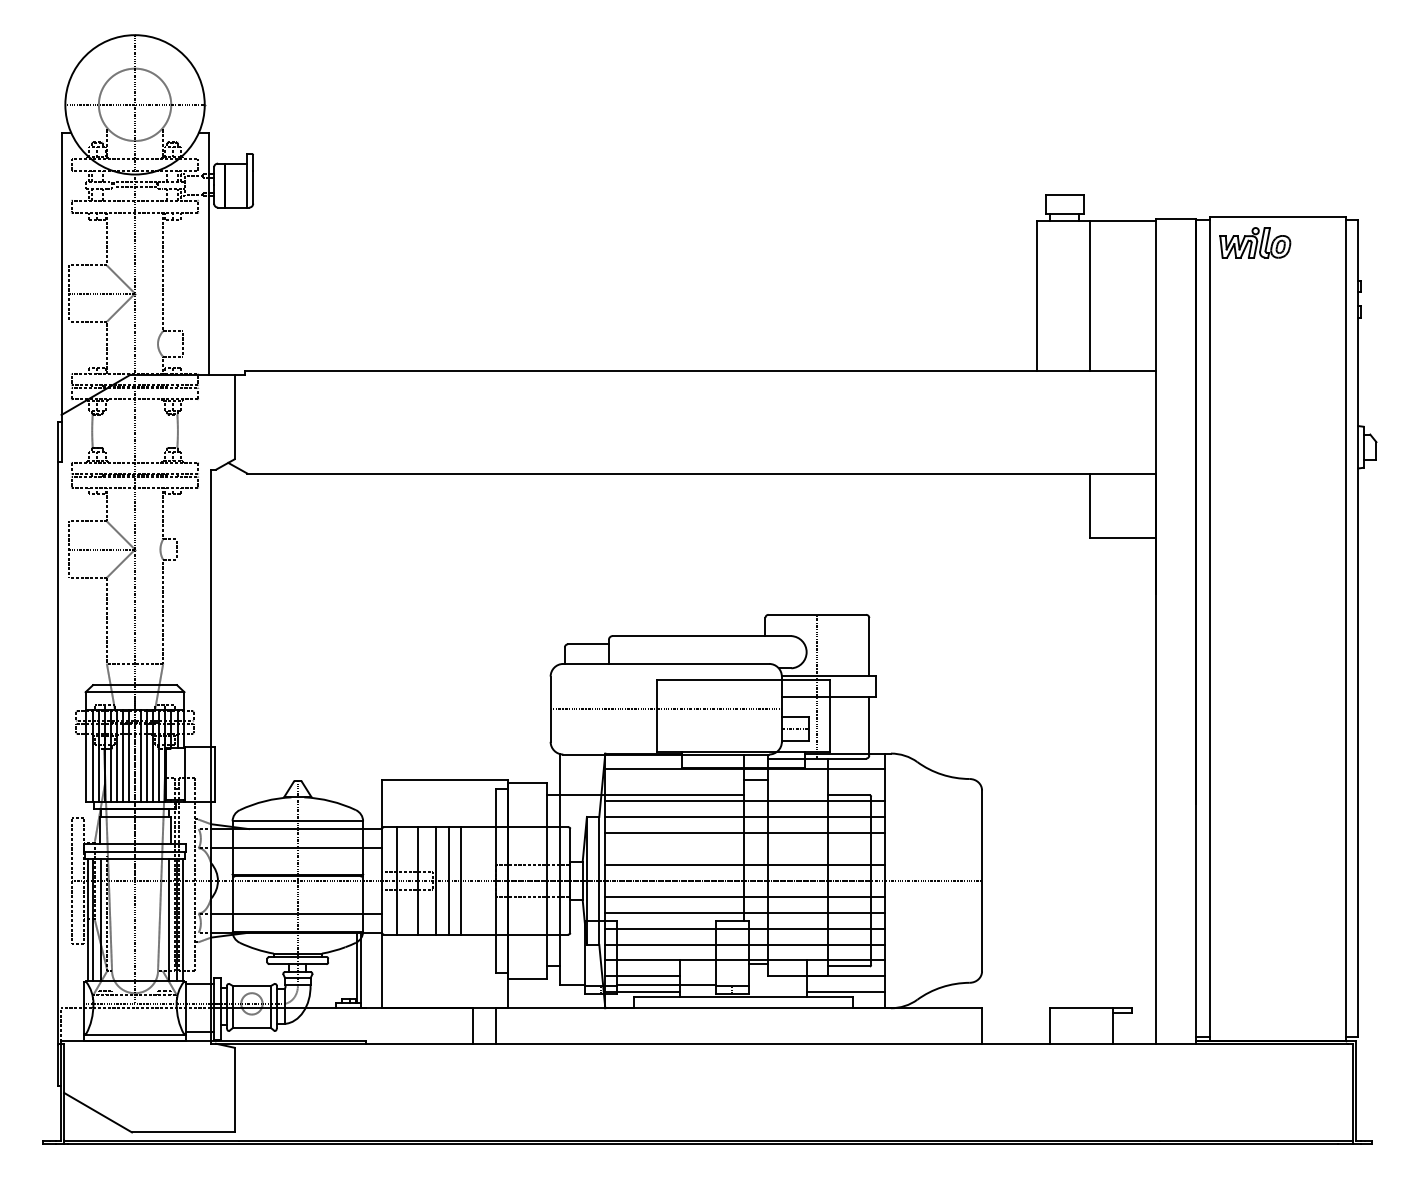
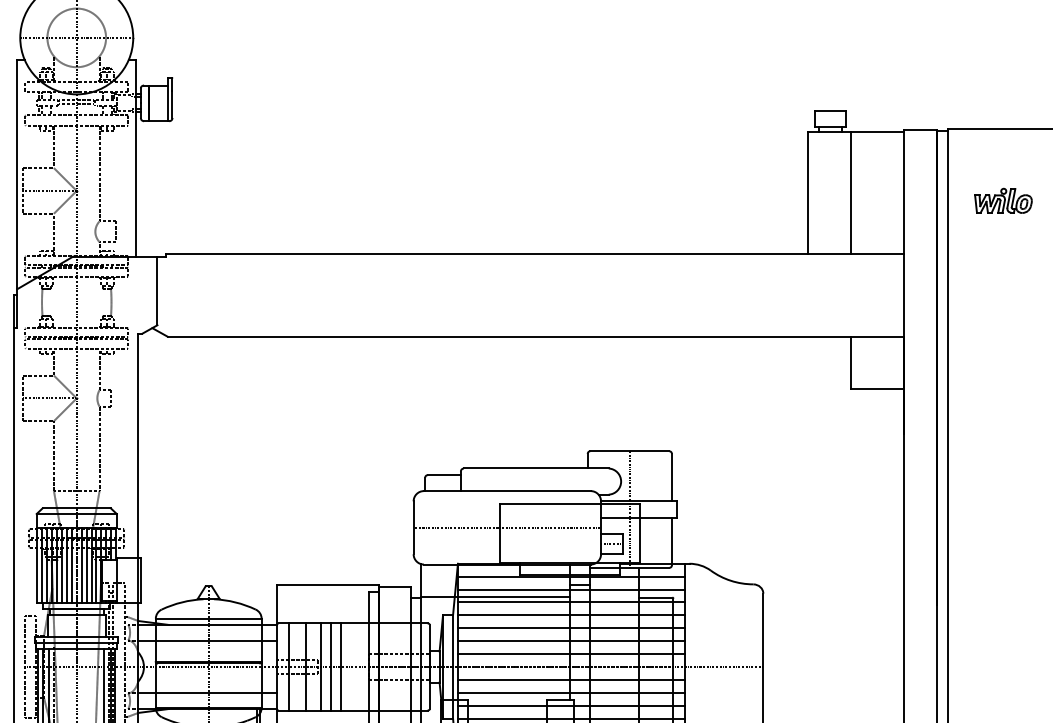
part: (1255, 242) -> (1003, 200), moved
line: (744, 785) -> (570, 589), added
line: (744, 849) -> (570, 641), added

